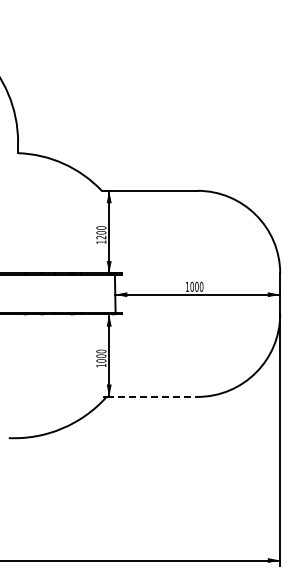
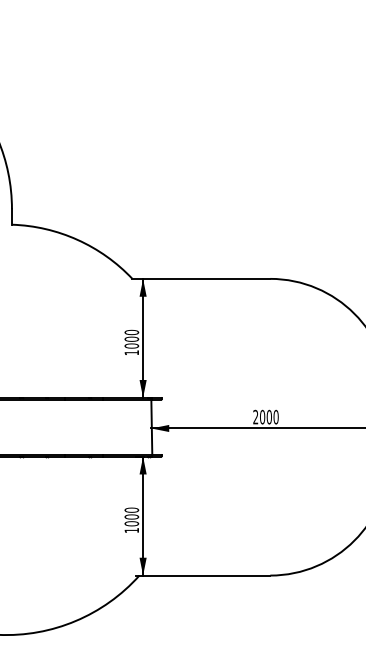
text: (101, 237) -> (132, 346), 1200 -> 1000
text: (186, 286) -> (254, 416), 1000 -> 2000
line: (152, 396) -> (205, 574), dashed -> solid

